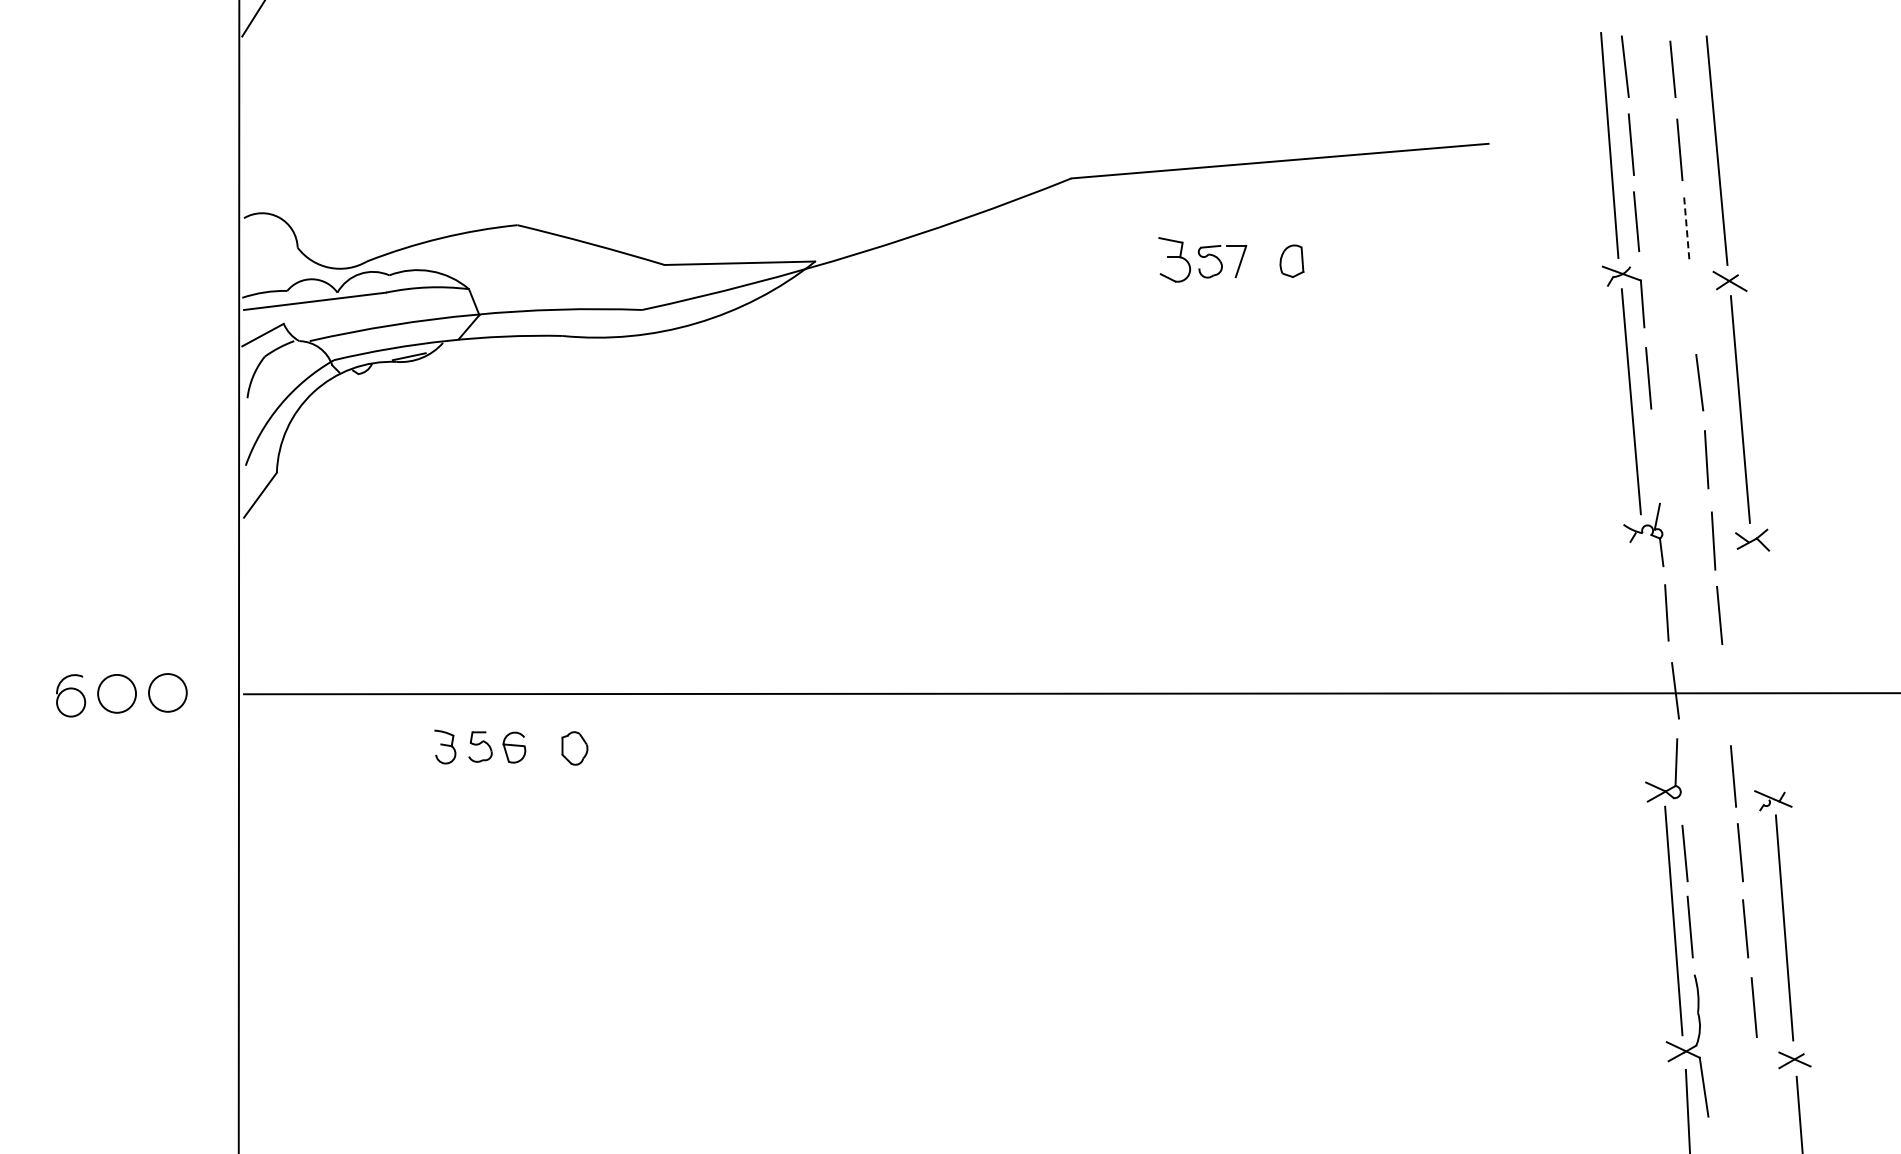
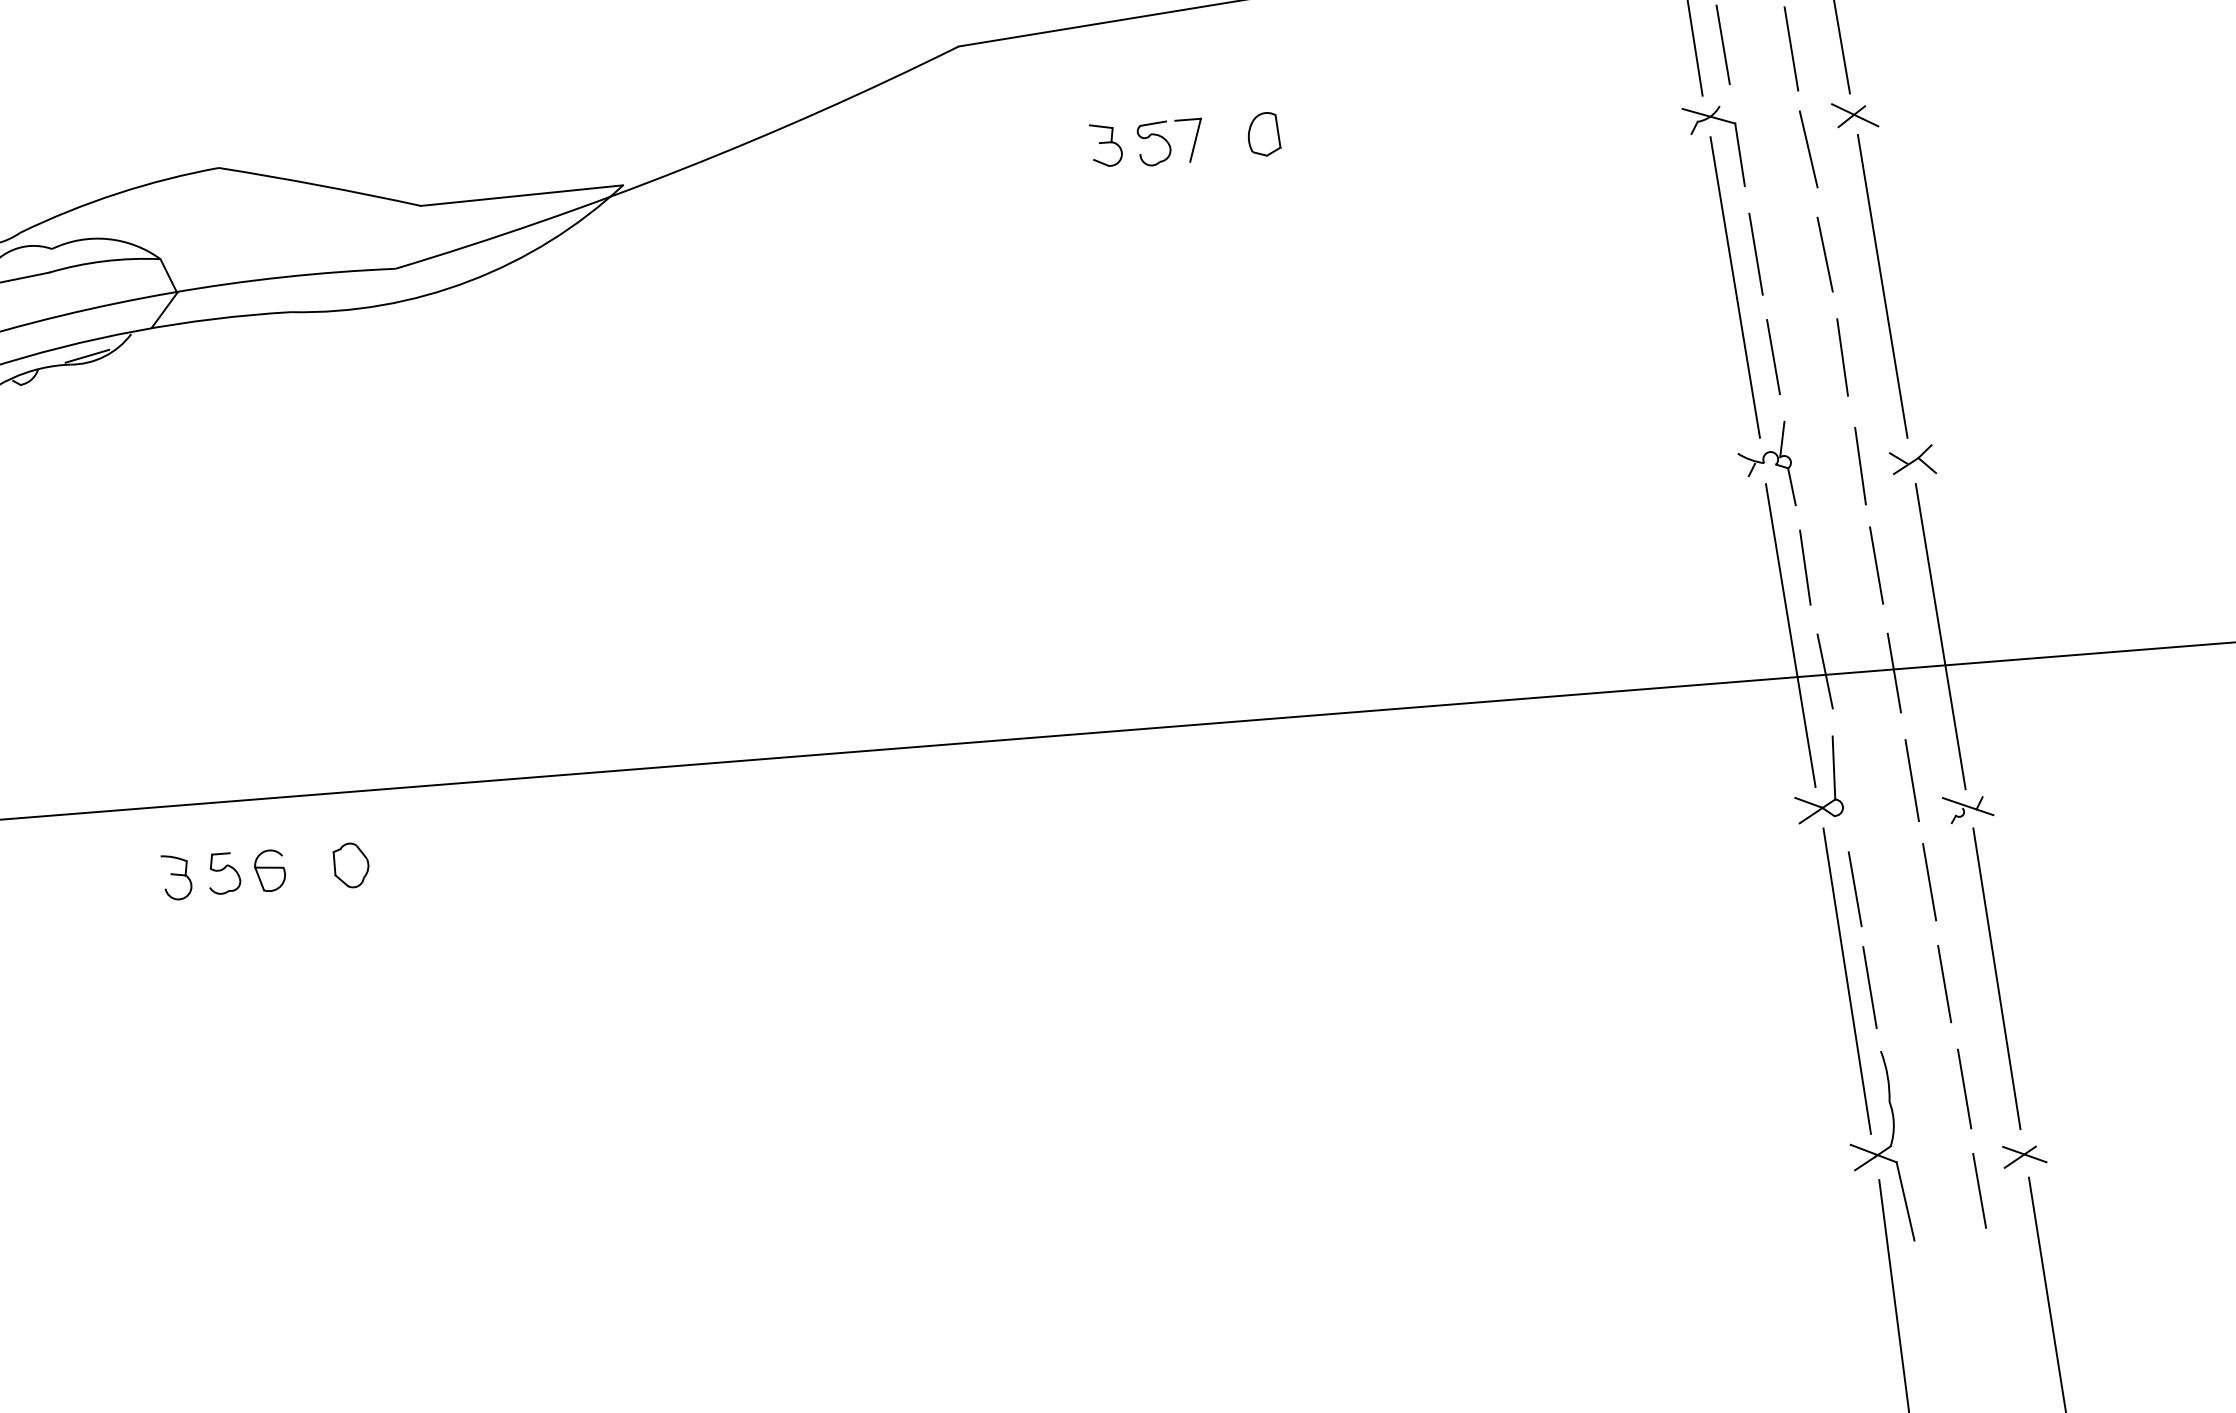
line: (1686, 229) -> (1791, 50), dashed -> solid
part: (1174, 259) -> (1105, 144), size x0.71
line: (1693, 303) -> (1808, 148), added
line: (1655, 454) -> (1773, 355), added
line: (1651, 661) -> (1789, 634), added
line: (1762, 671) -> (1940, 636), added
line: (1726, 695) -> (1894, 672), added
line: (1759, 1083) -> (1979, 1190), added

